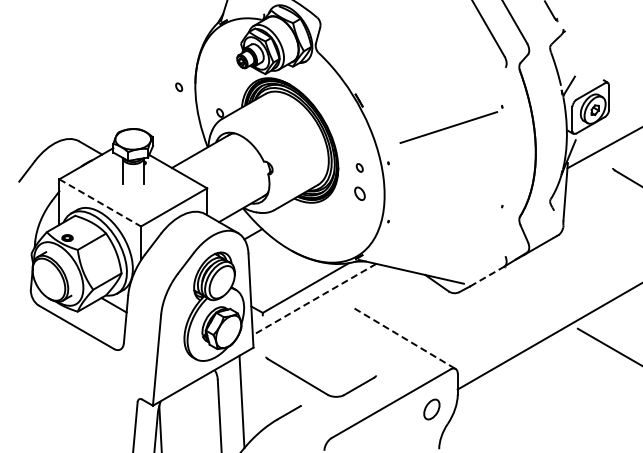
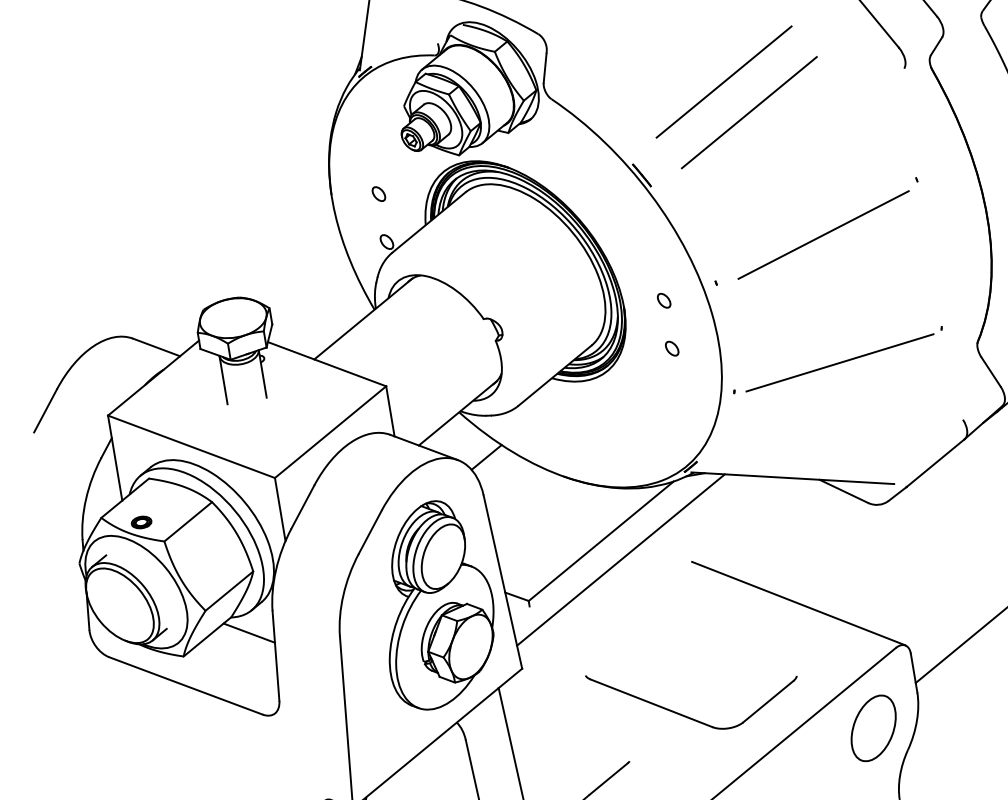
line: (410, 58) -> (724, 81), added
line: (420, 77) -> (749, 113), added
part: (179, 87) -> (379, 194), moved
part: (451, 124) -> (827, 228), moved
part: (359, 193) -> (671, 348), size x0.62
line: (100, 203) -> (192, 447), dashed -> solid
line: (445, 215) -> (838, 362), added
line: (487, 276) -> (935, 463), dashed -> solid
line: (314, 299) -> (620, 559), dashed -> solid
line: (402, 337) -> (796, 603), dashed -> solid
part: (314, 385) -> (684, 713), moved
part: (431, 409) -> (873, 728), size x1.67

